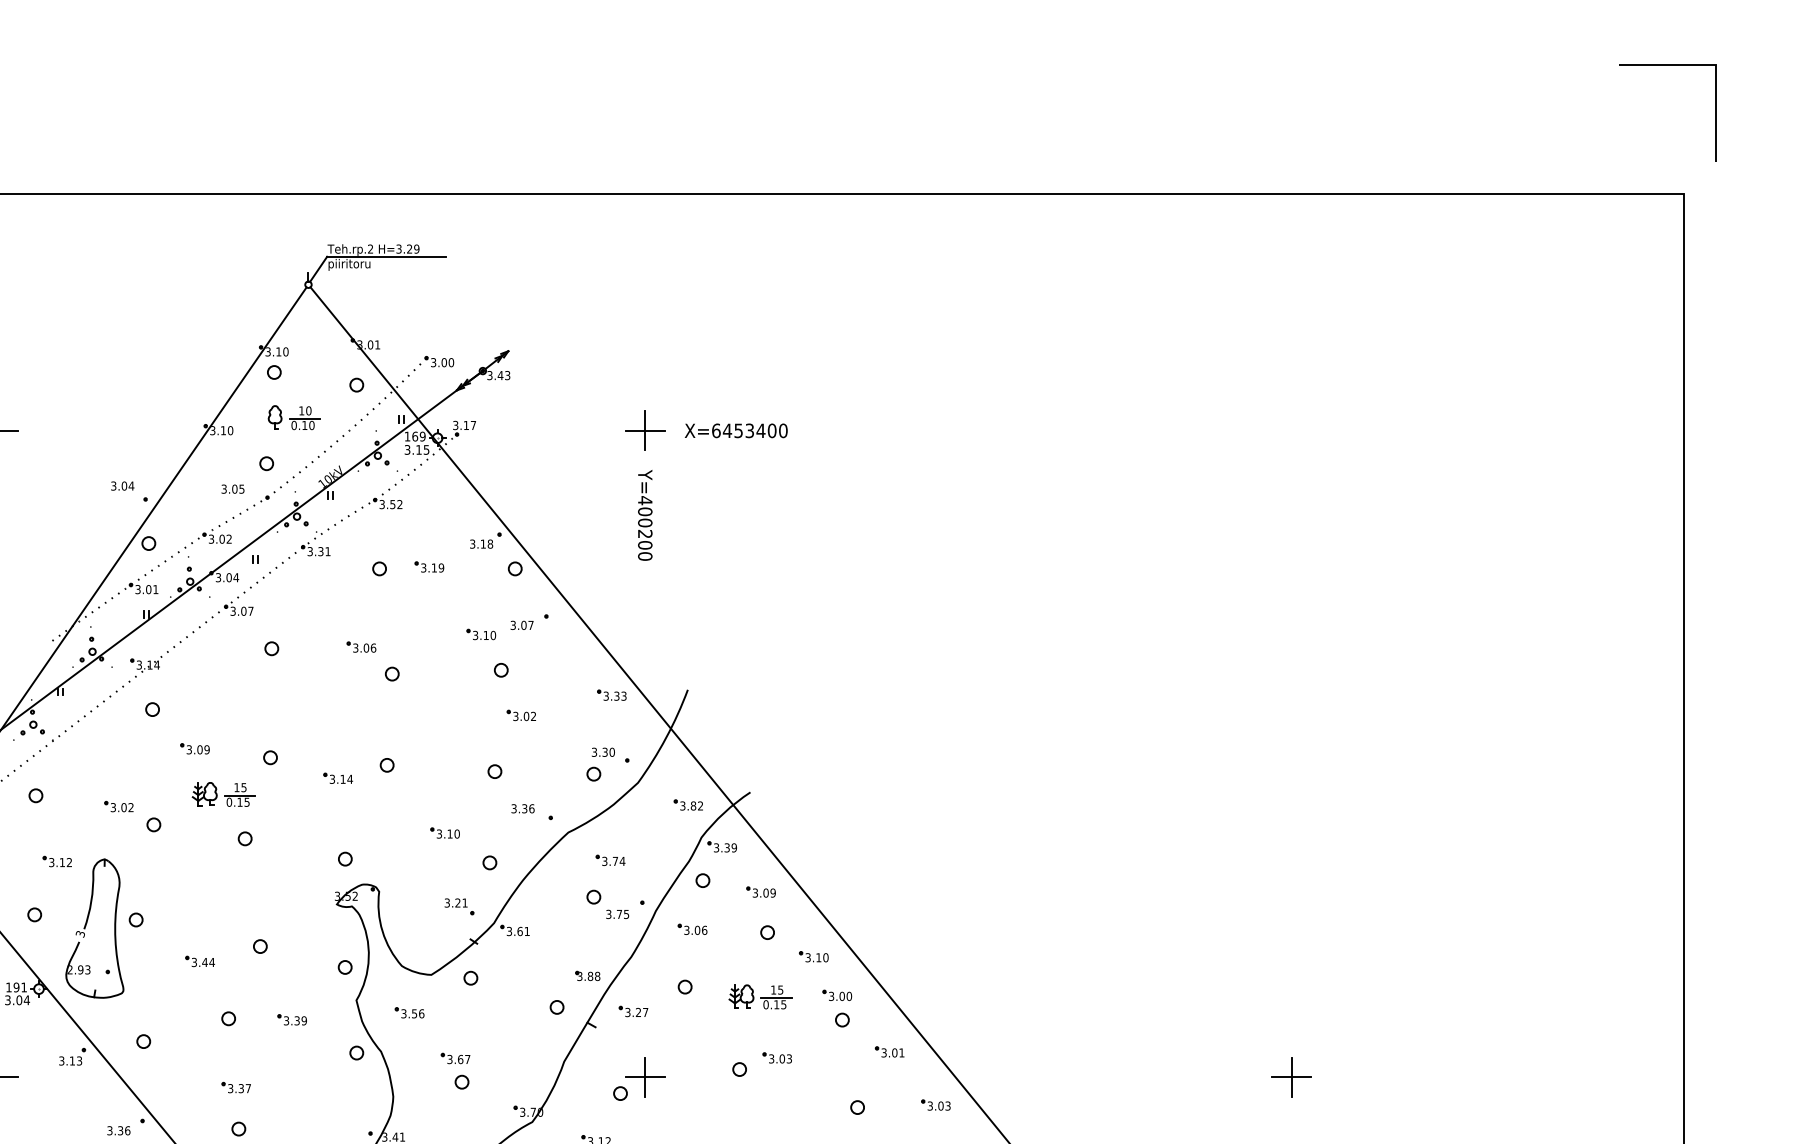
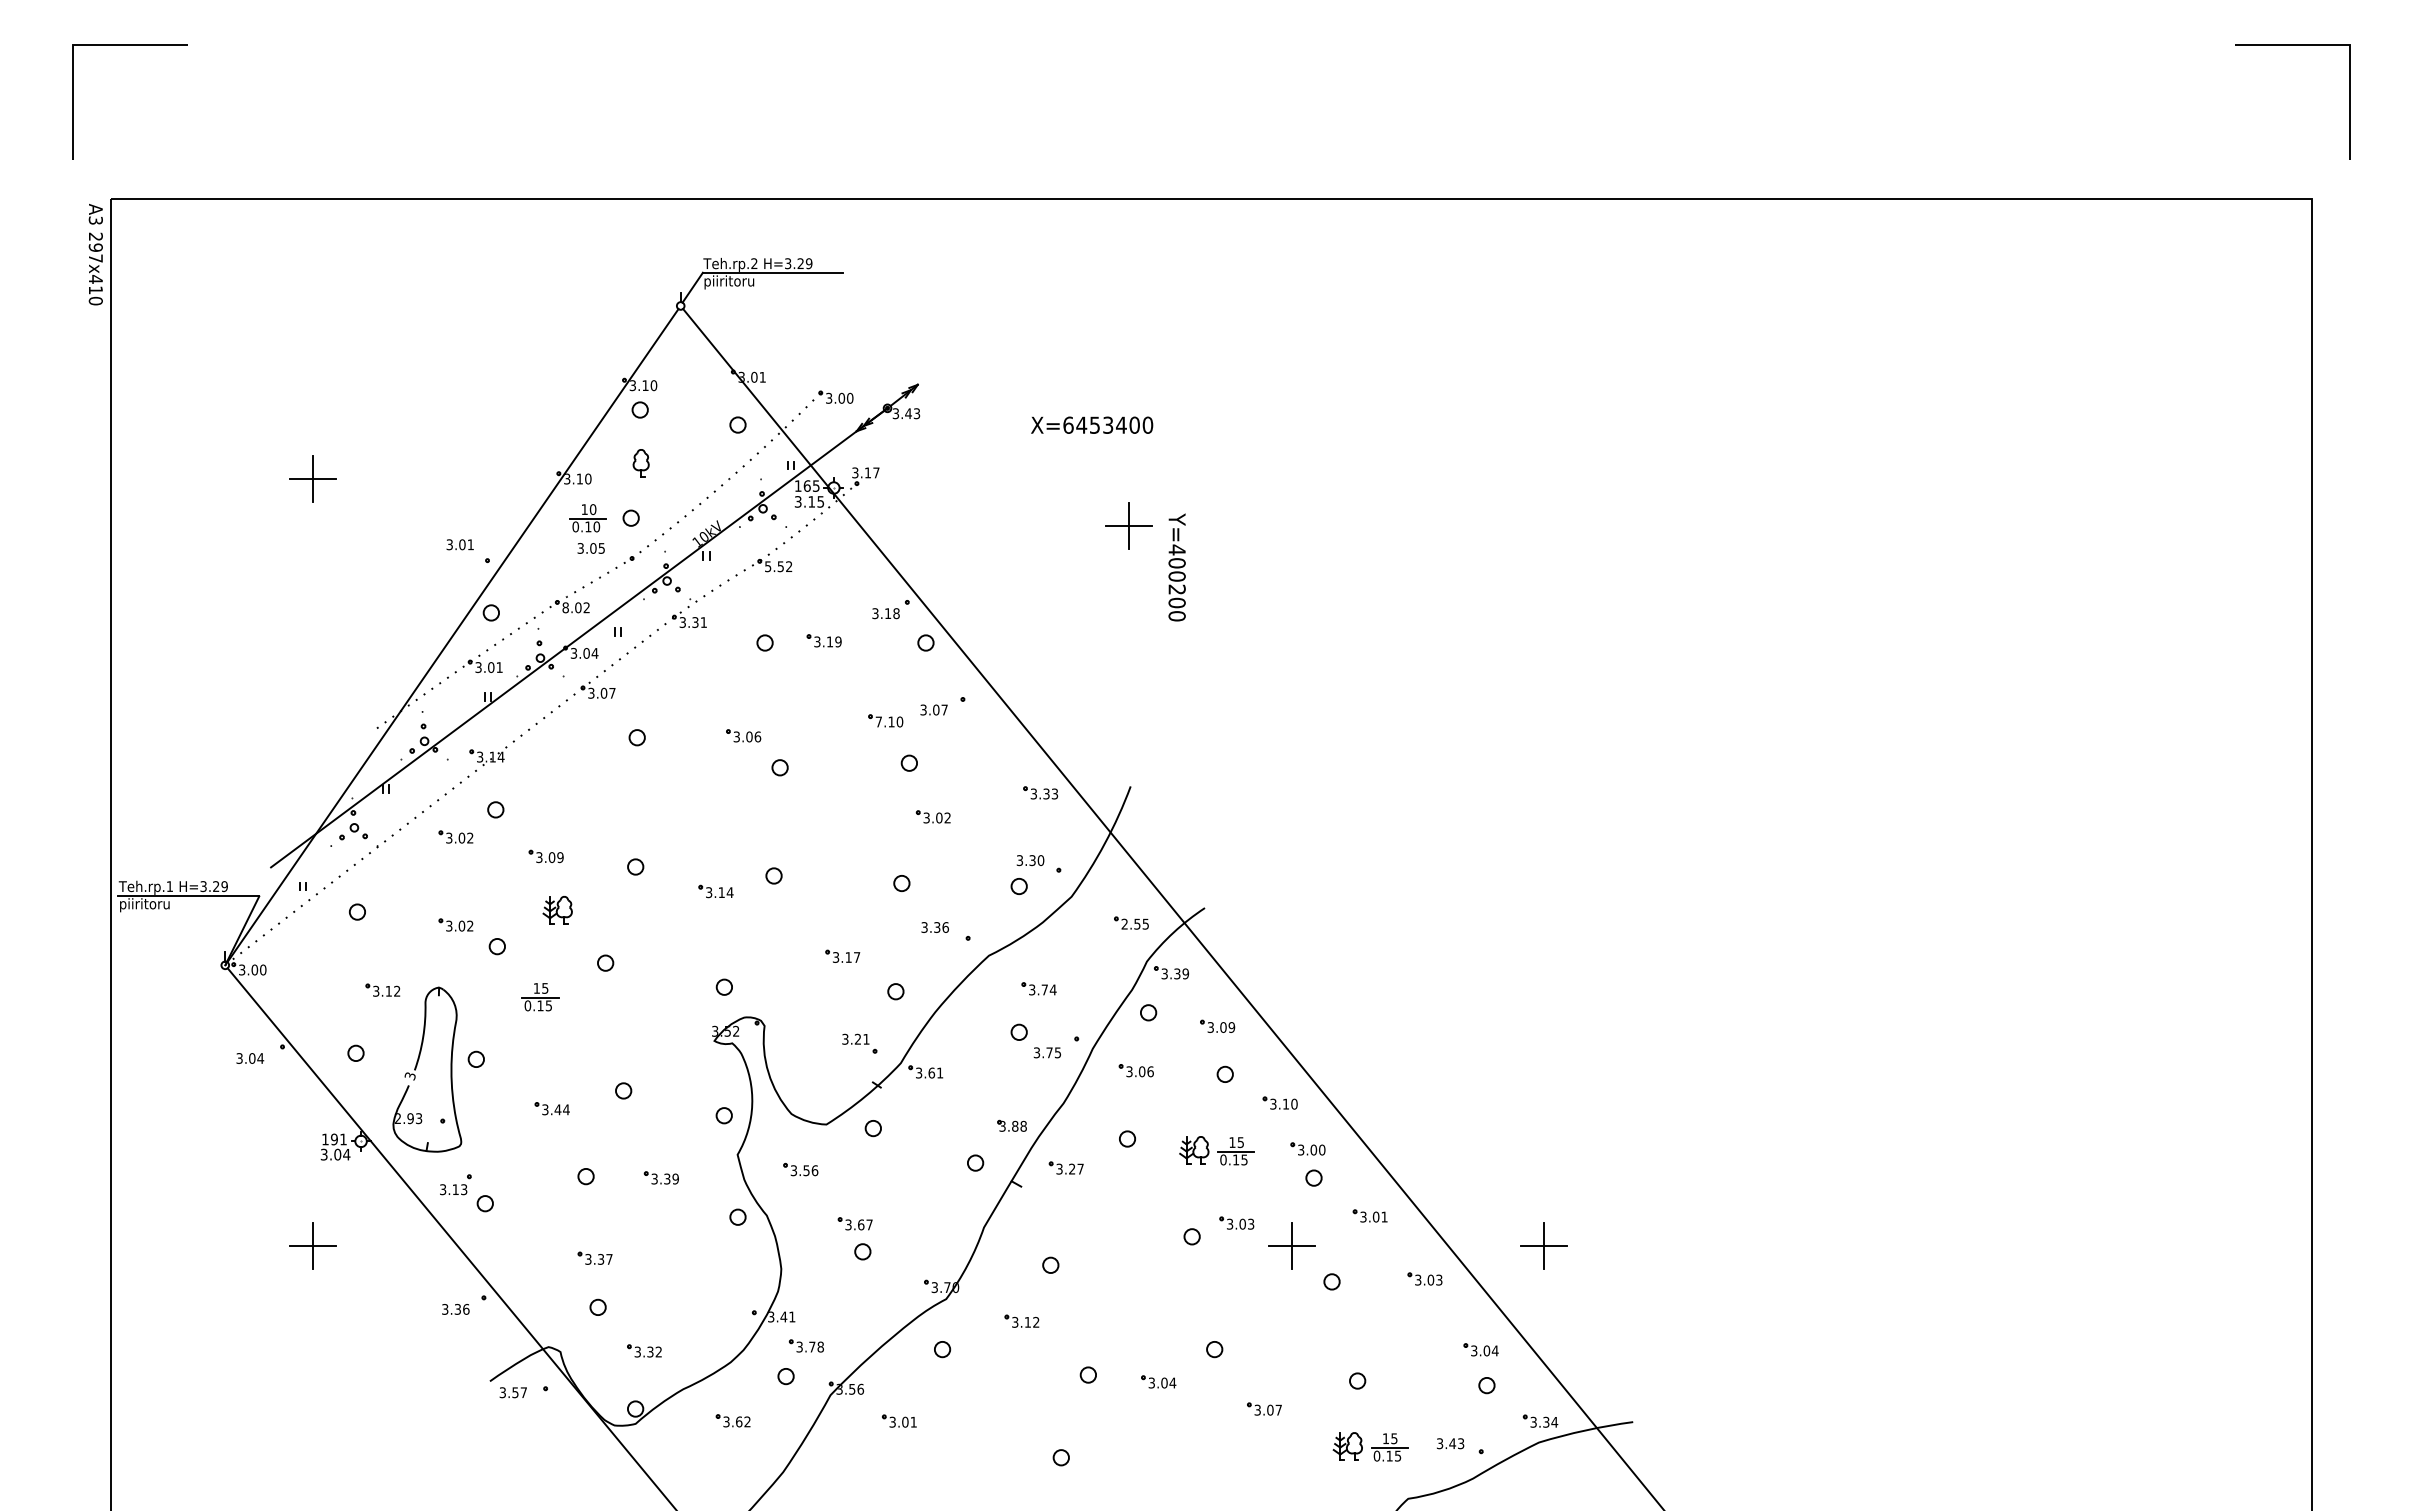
part: (304, 418) -> (587, 518), moved
part: (644, 430) -> (1128, 525), moved
text: (736, 430) -> (1092, 424), moved
text: (422, 436) -> (815, 485), 169 -> 165
text: (131, 485) -> (470, 544), 3.04 -> 3.01
text: (382, 504) -> (768, 566), 3.52 -> 5.52
text: (644, 515) -> (1176, 567), moved
text: (211, 538) -> (565, 607), 3.02 -> 8.02
text: (475, 635) -> (878, 721), 3.10 -> 7.10
part: (118, 732) -> (455, 836), added
part: (240, 795) -> (540, 997), moved
text: (691, 805) -> (1134, 923), 3.82 -> 2.55
text: (456, 834) -> (856, 957), 3.10 -> 3.17
part: (72, 1056) -> (455, 1184), moved
part: (644, 1076) -> (1291, 1245), moved
part: (1291, 1076) -> (1543, 1245), moved

